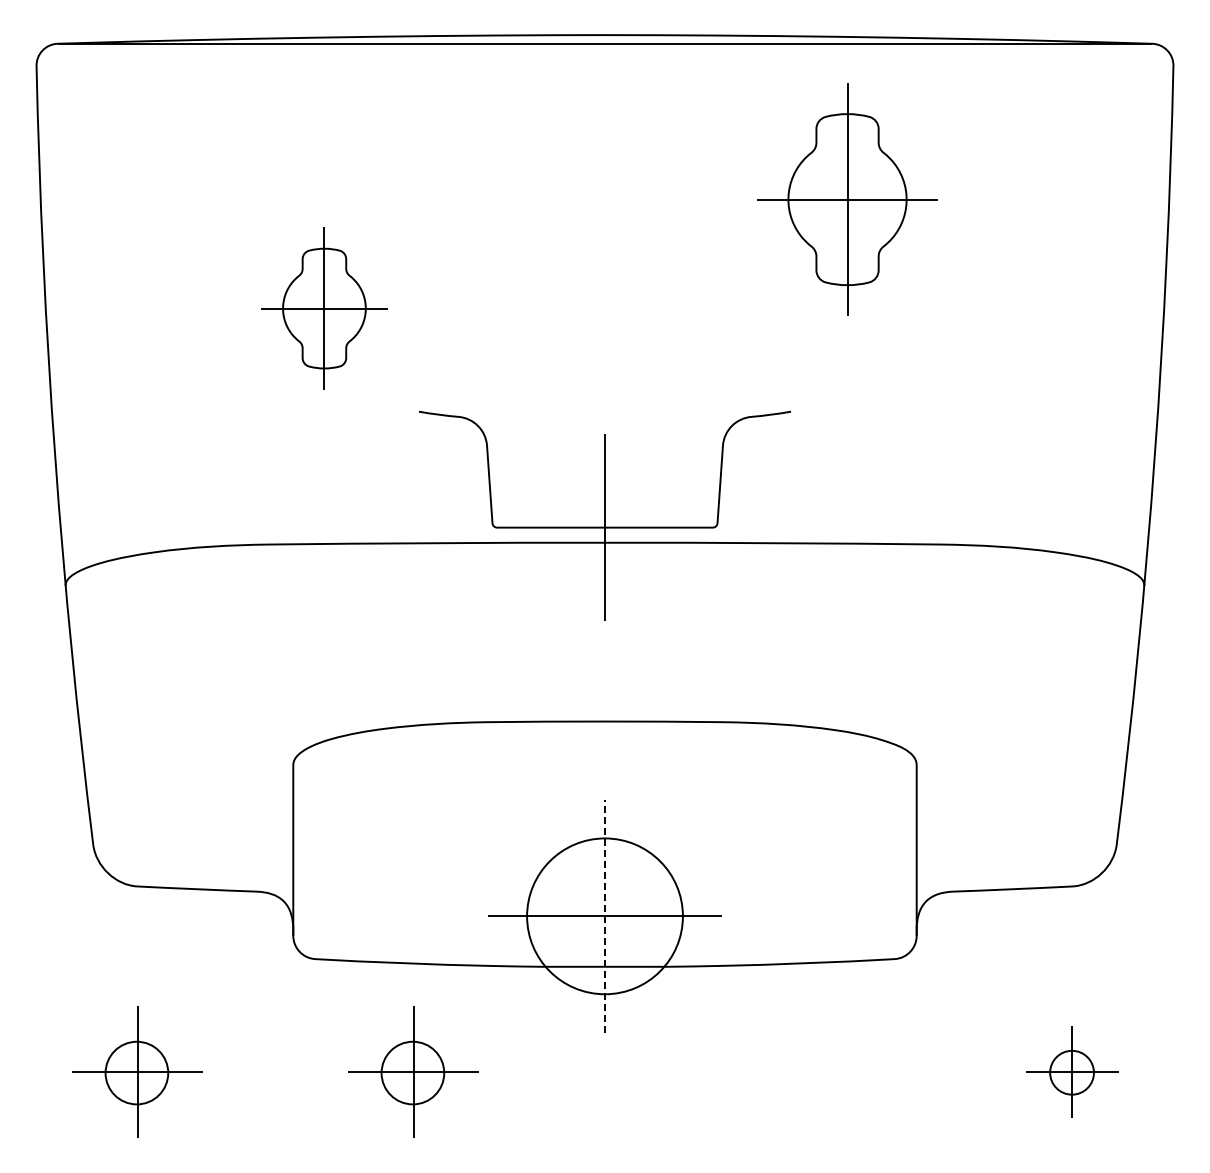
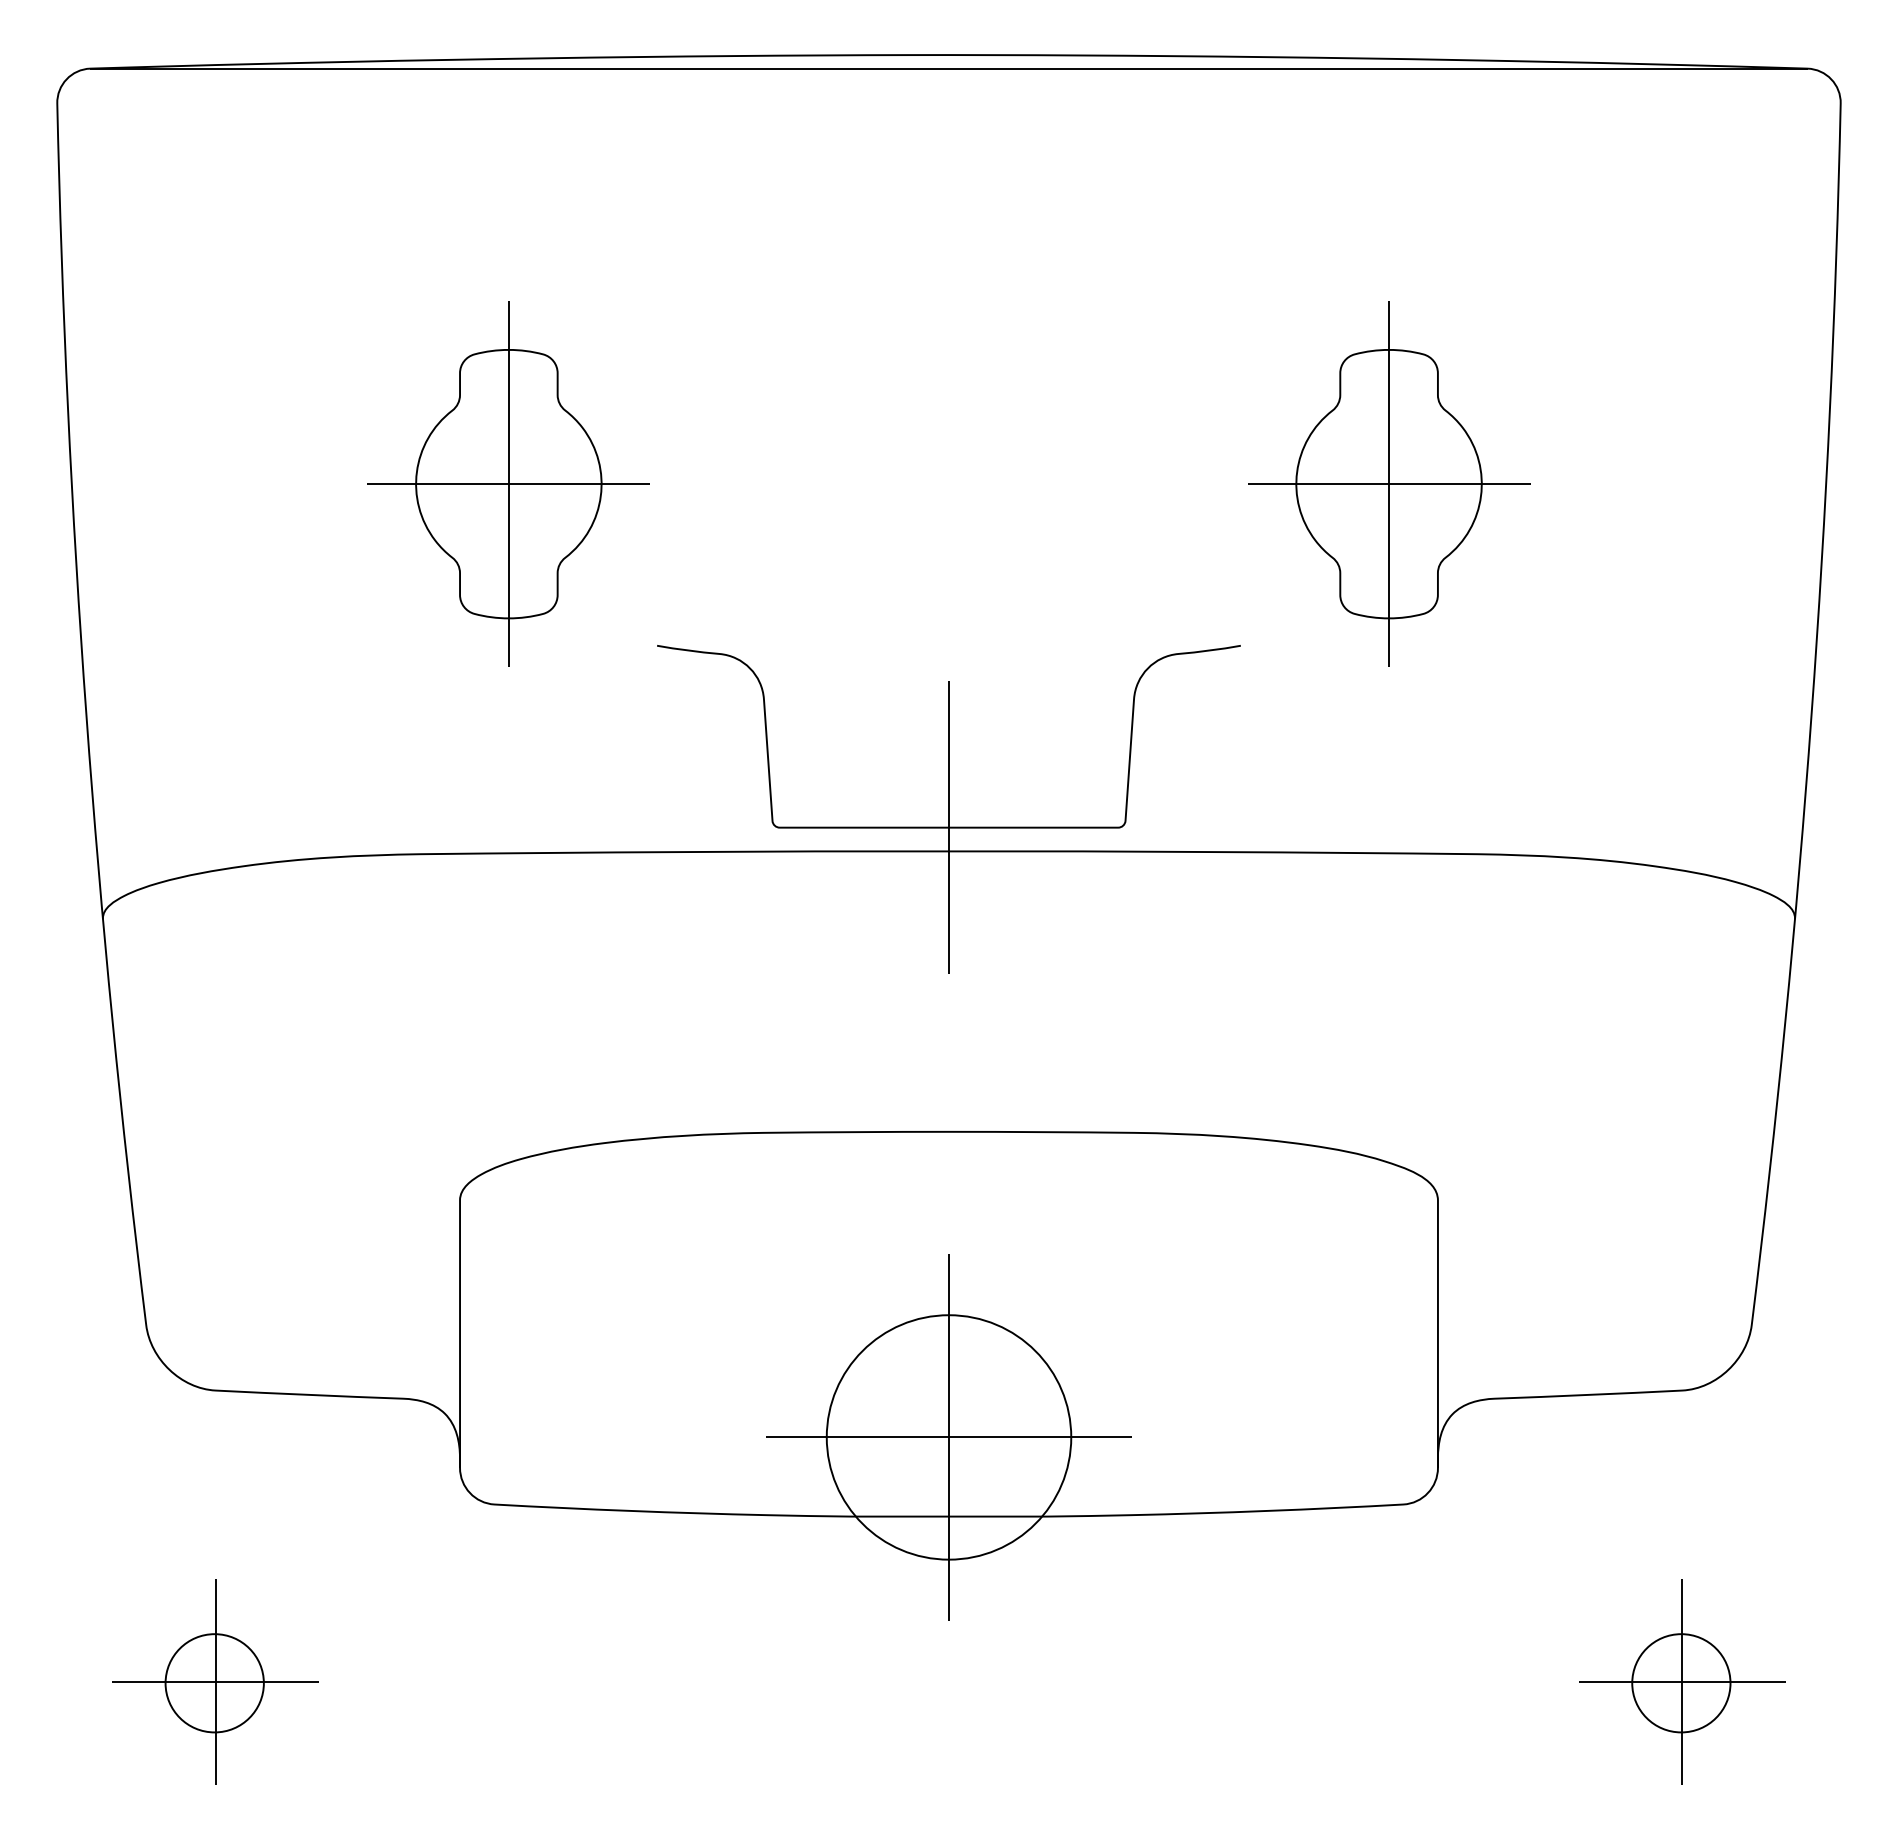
part: (847, 199) -> (1389, 483), moved
part: (324, 308) -> (508, 483), size x1.43
line: (605, 916) -> (949, 1437), dashed -> solid
part: (413, 1071) -> (648, 1680), removed
part: (1072, 1071) -> (1682, 1680), size x1.43

